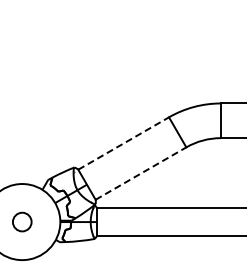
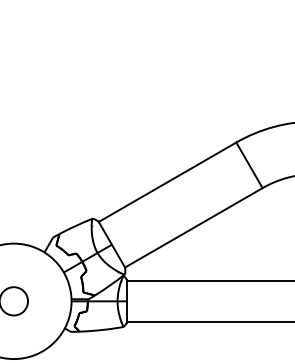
line: (124, 143) -> (168, 182), dashed -> solid
line: (141, 173) -> (194, 227), dashed -> solid

